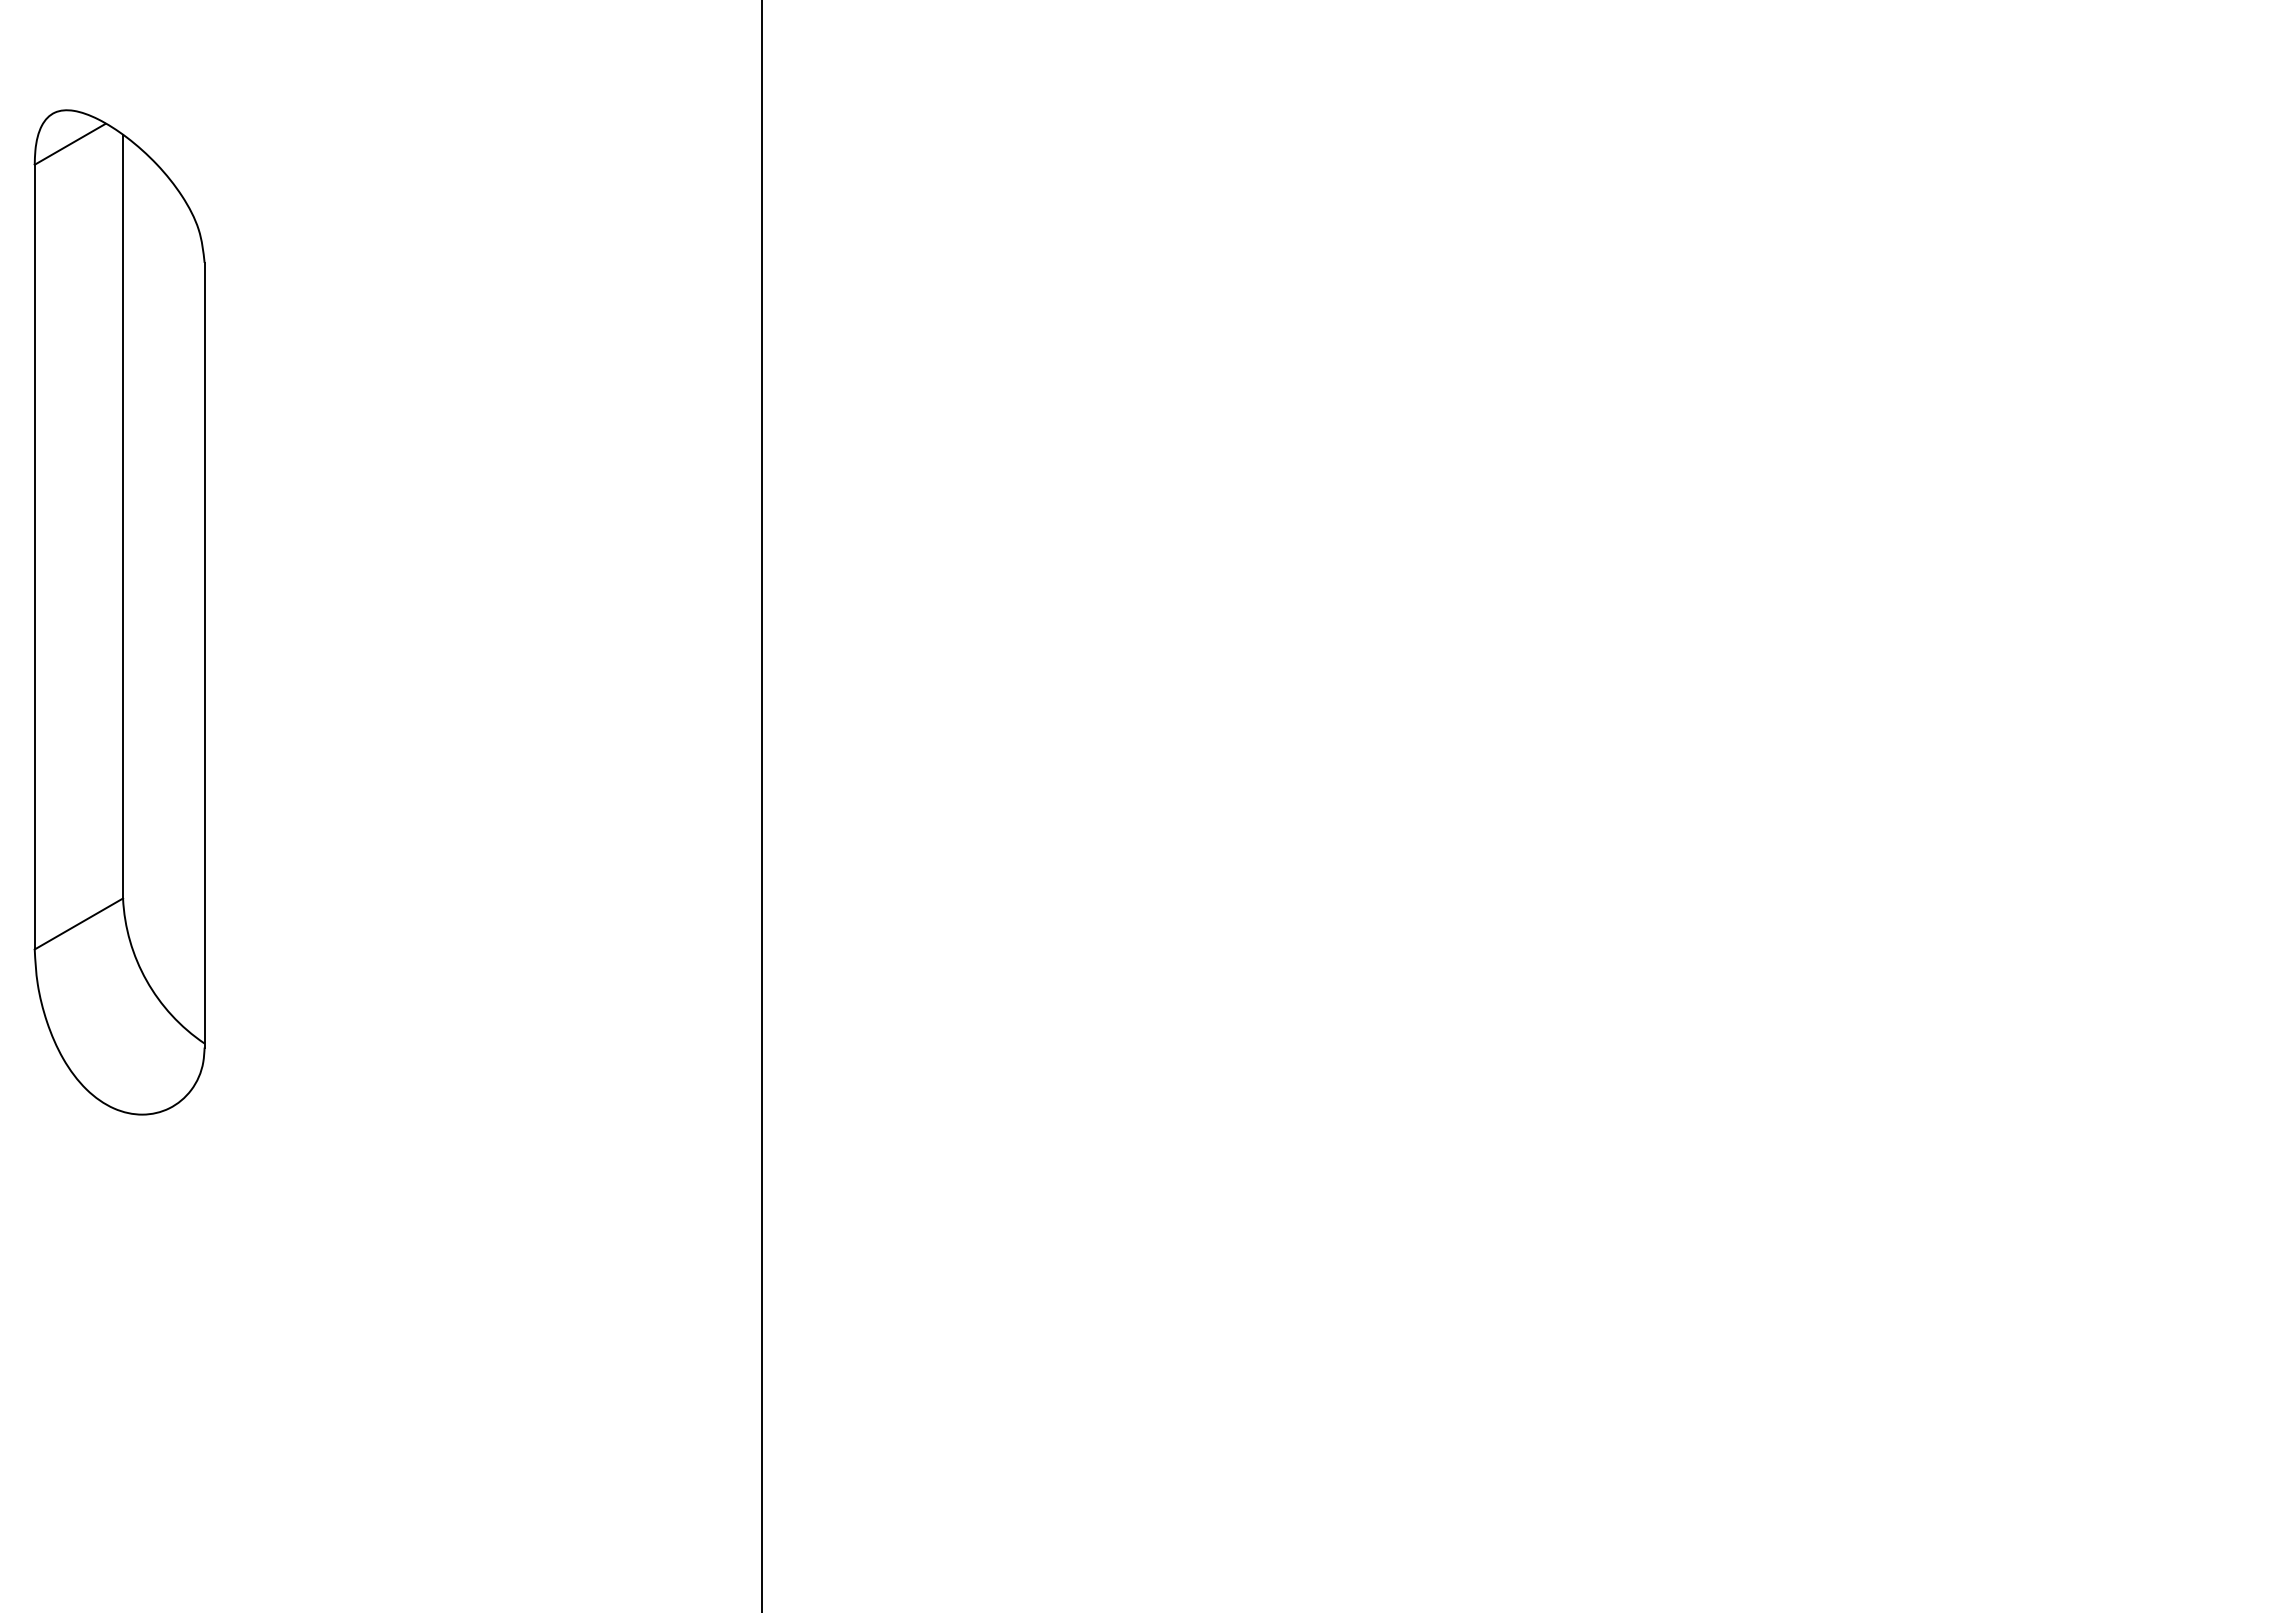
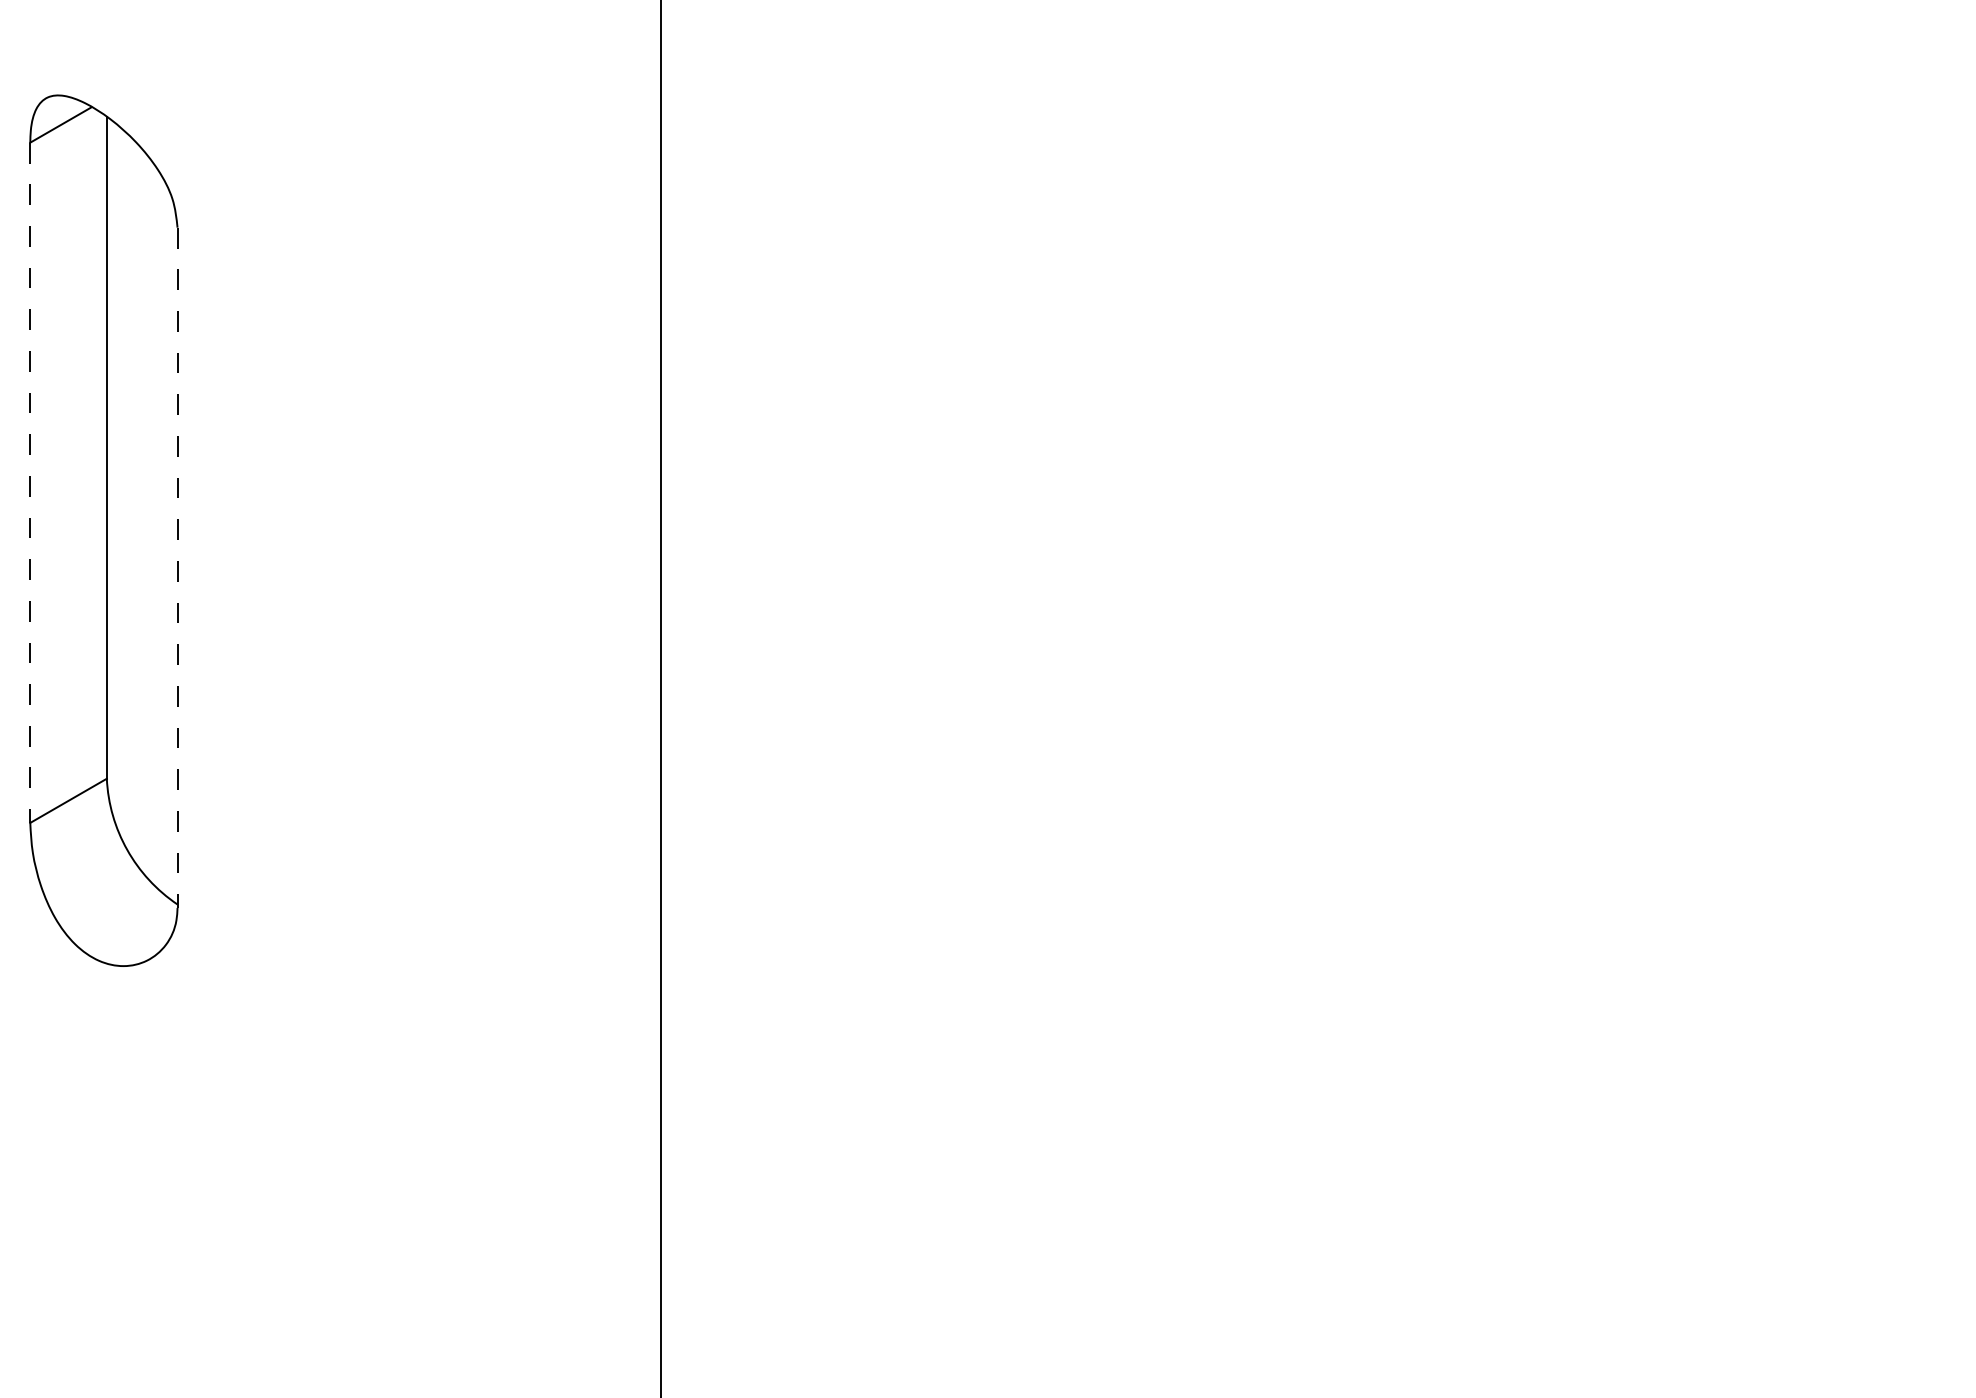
line: (34, 557) -> (30, 483), solid -> dashed
line: (204, 655) -> (177, 568), solid -> dashed

